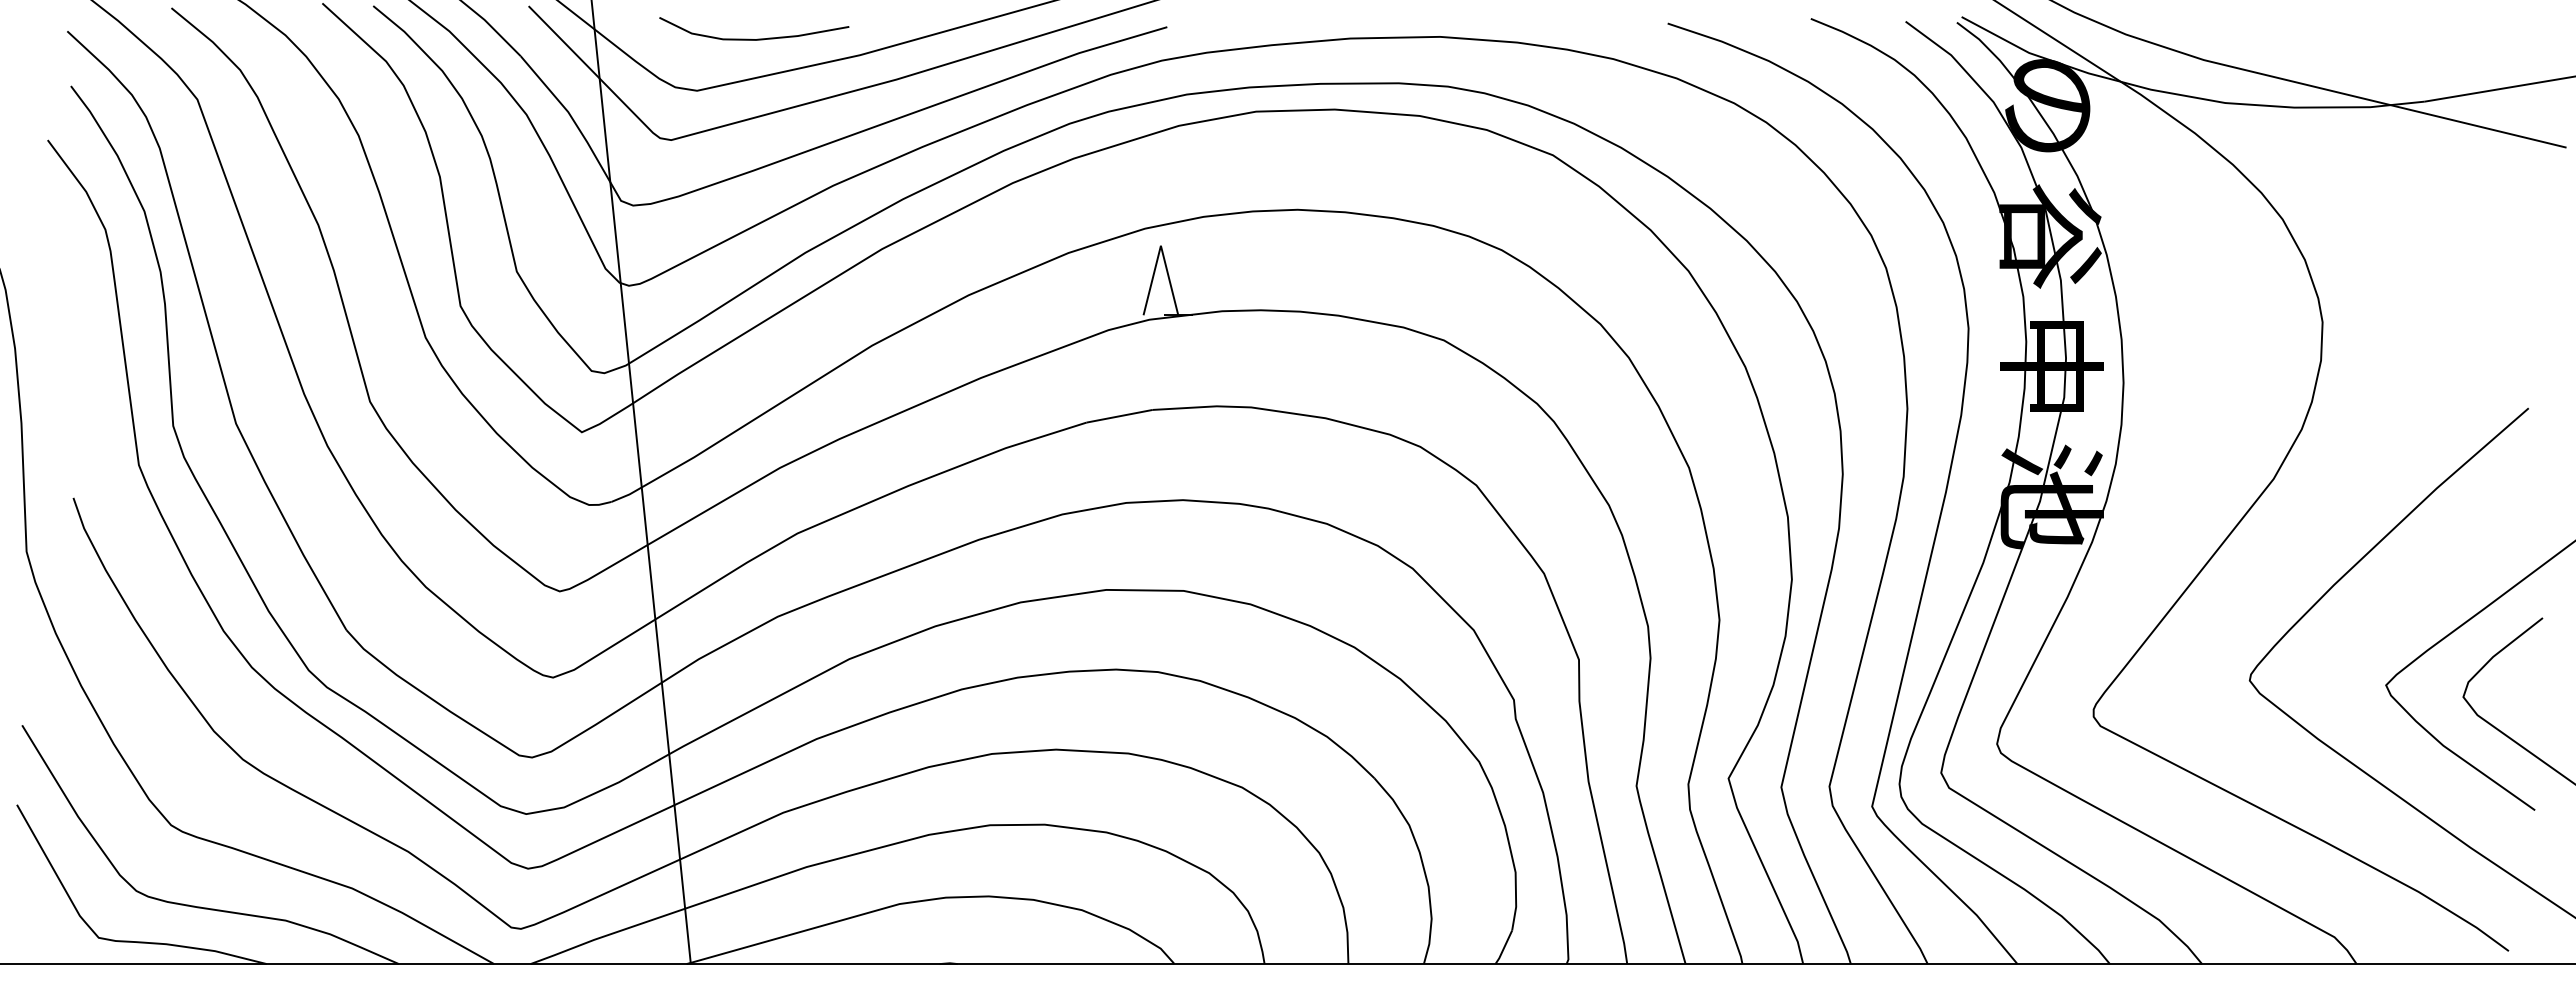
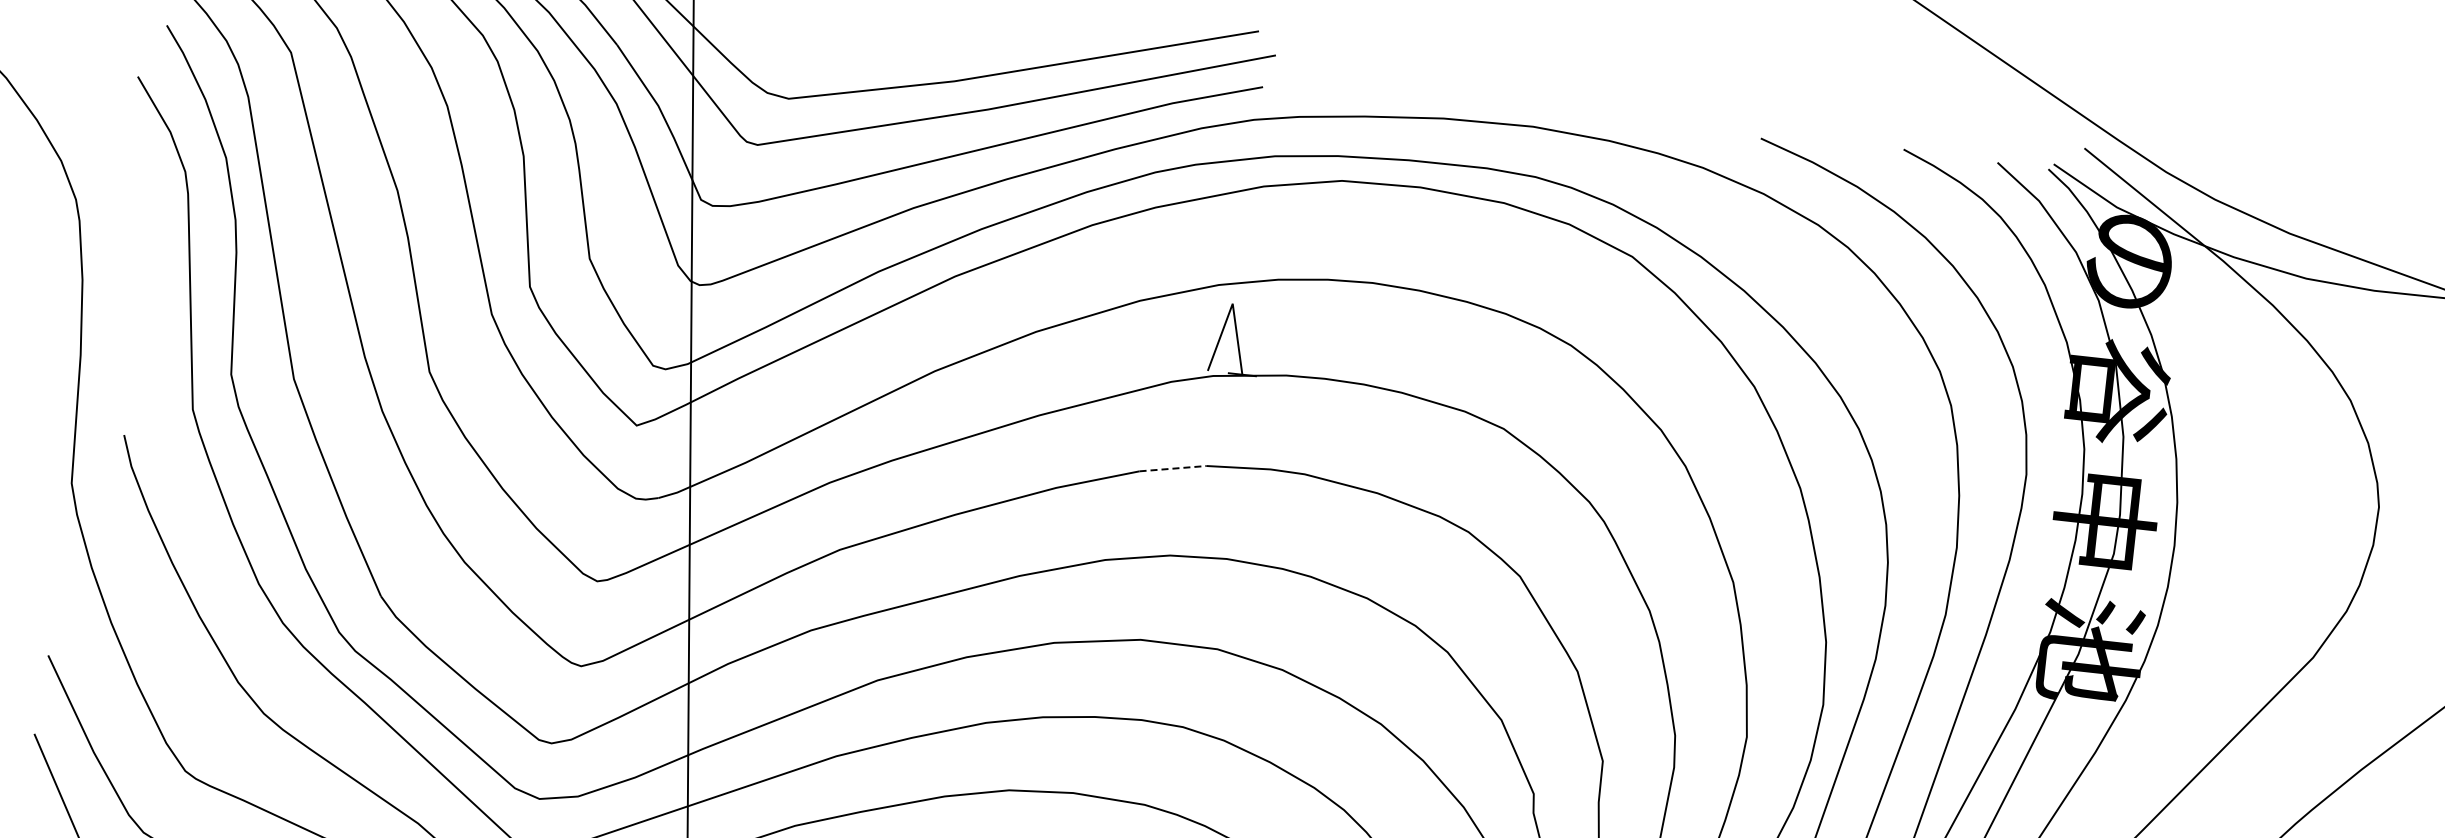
curve: (757, 38) -> (854, 53), removed
line: (1119, 416) -> (1172, 468), solid -> dashed

